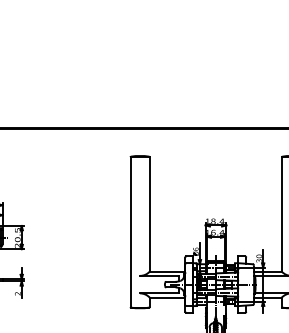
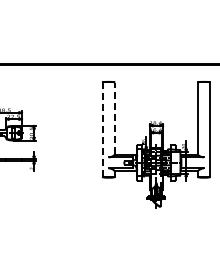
line: (149, 214) -> (114, 118), solid -> dashed
line: (130, 231) -> (102, 129), solid -> dashed

